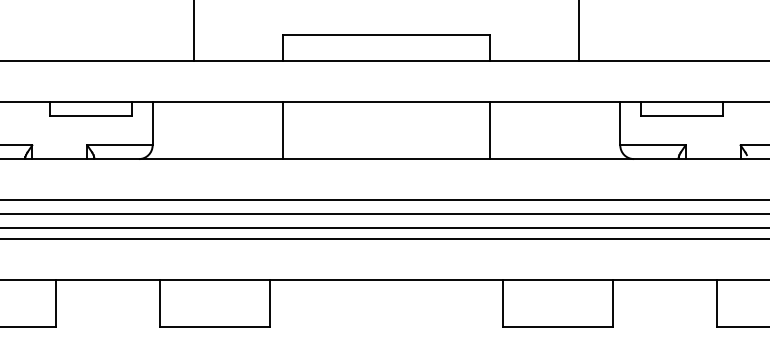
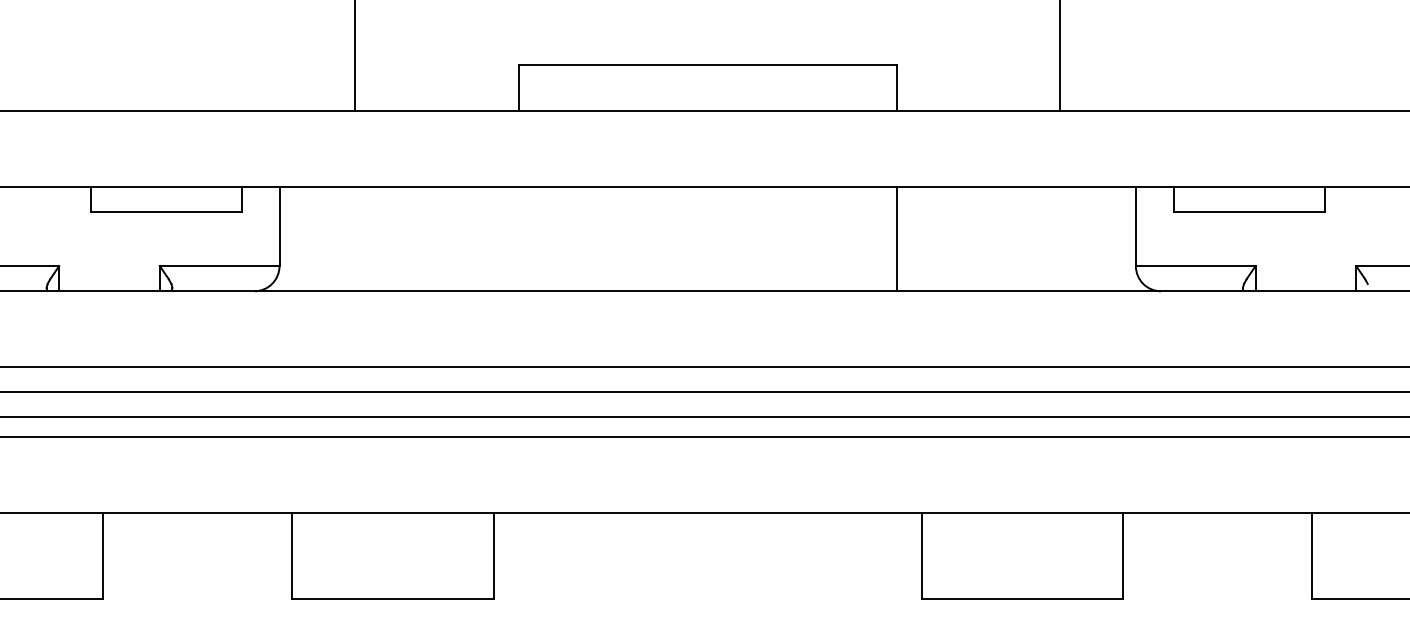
line: (283, 130) -> (519, 238), removed

